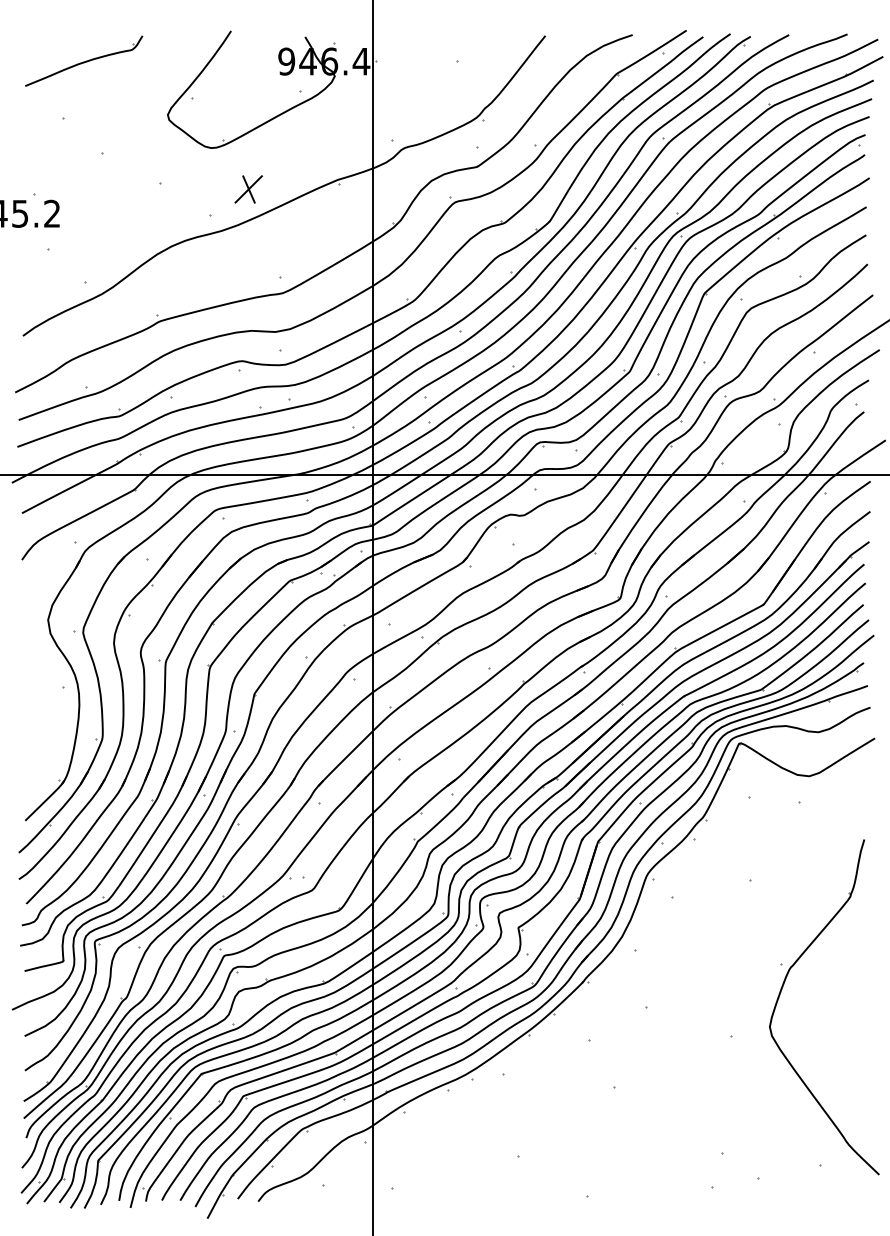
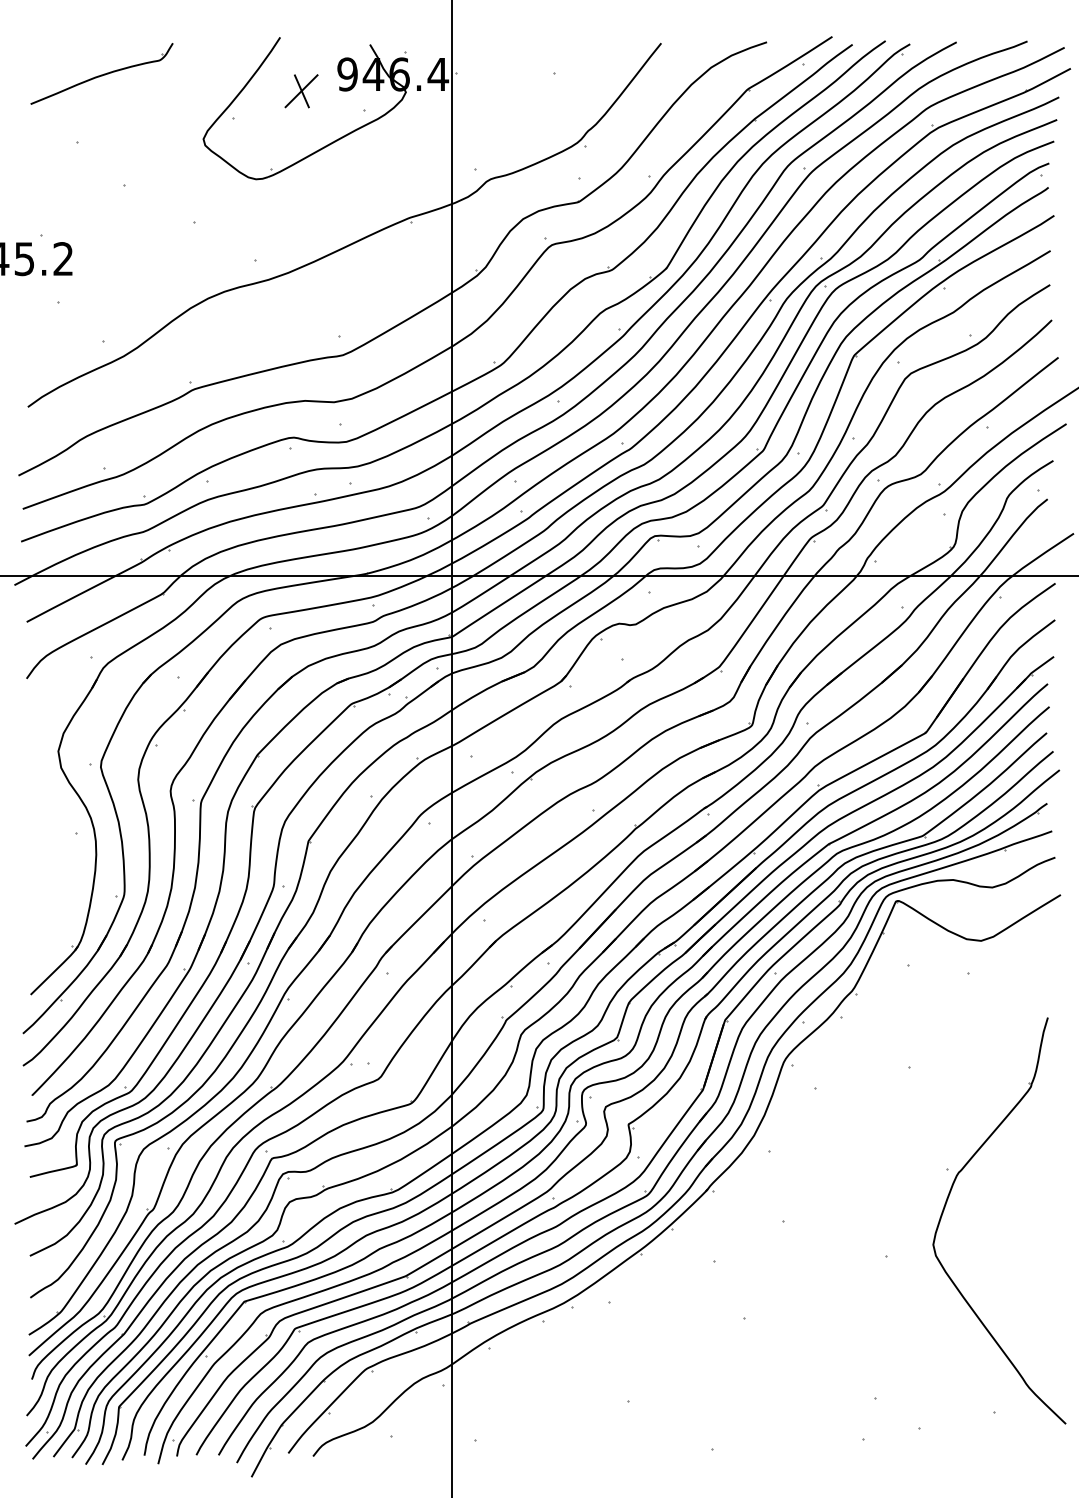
part: (248, 189) -> (301, 91), moved

